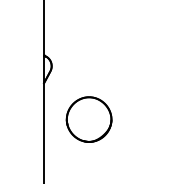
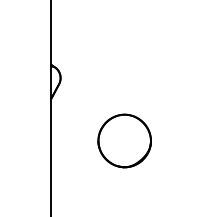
part: (88, 119) -> (123, 140), moved

